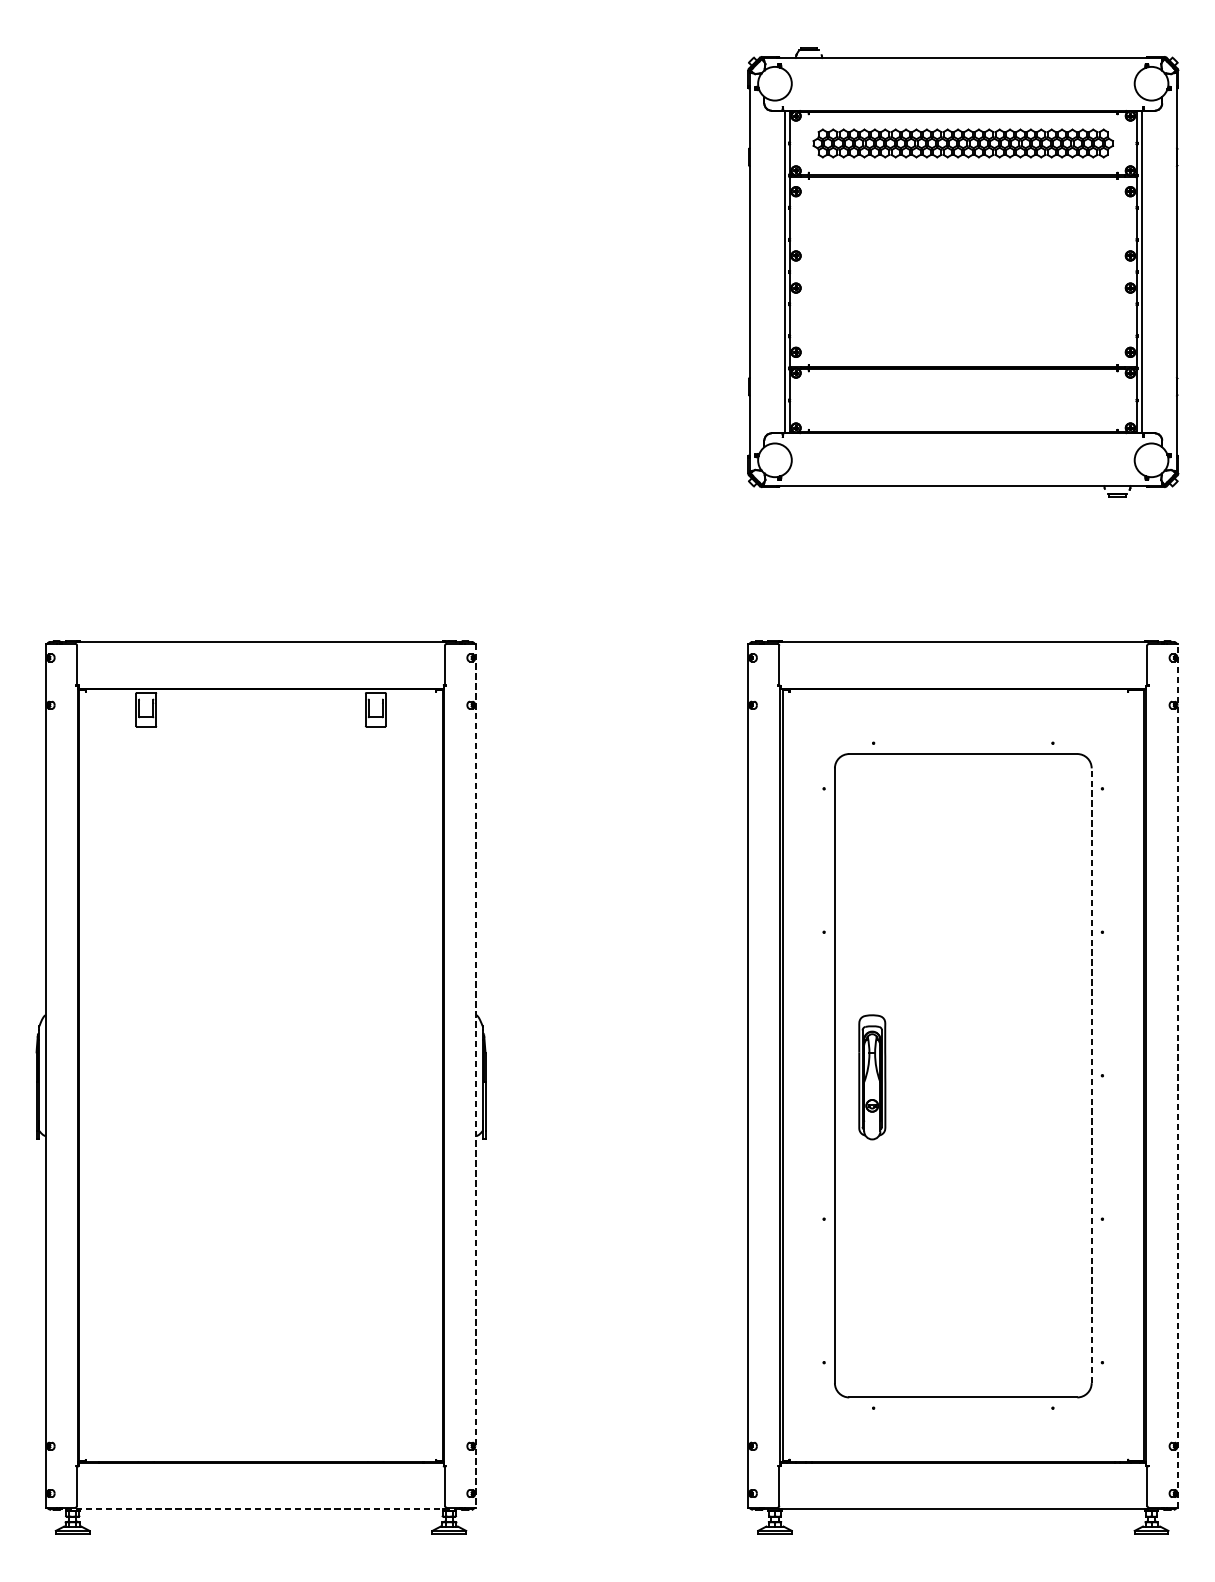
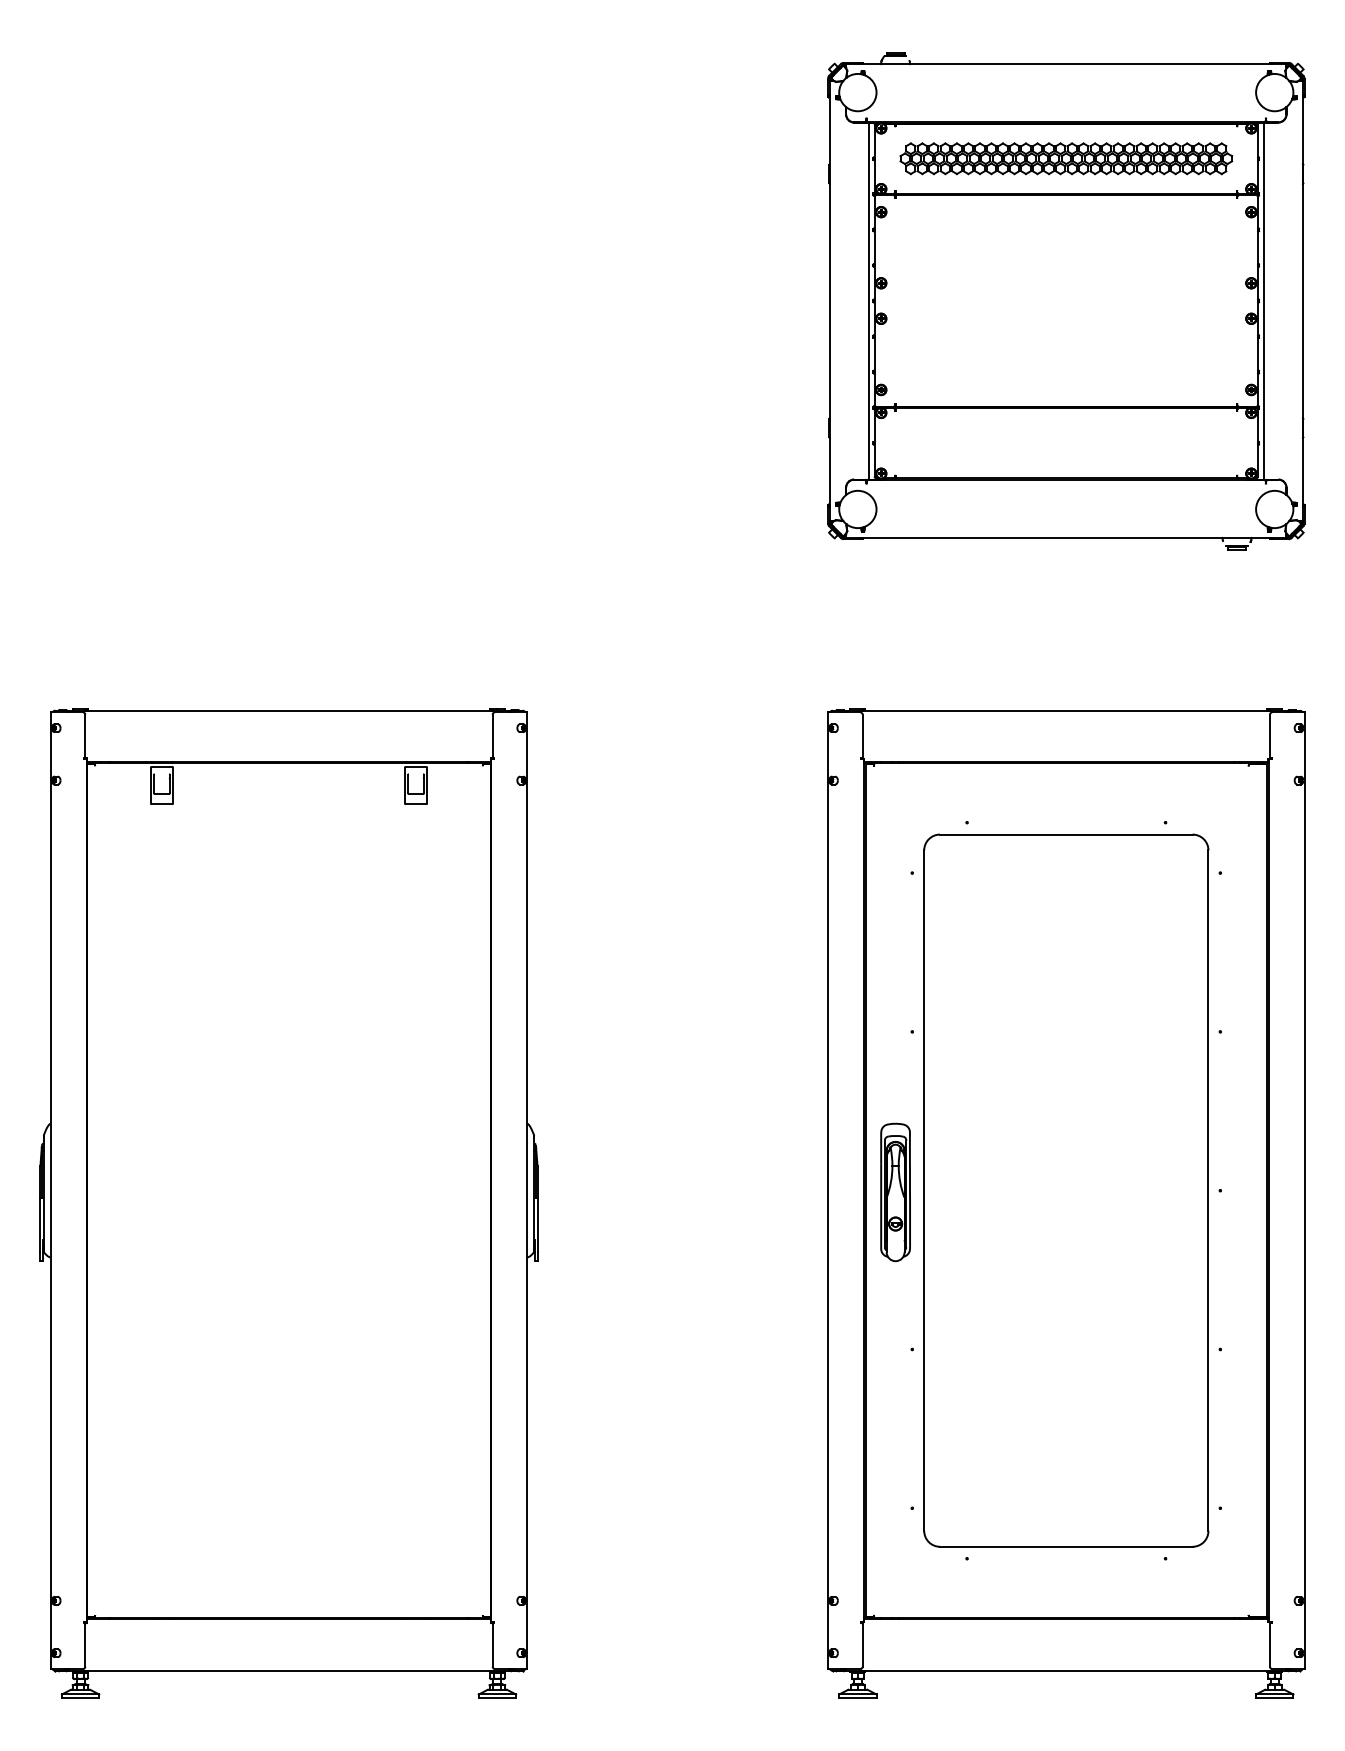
line: (1091, 1075) -> (1208, 1190), dashed -> solid
line: (1178, 1075) -> (1304, 1190), dashed -> solid
line: (476, 1076) -> (527, 1191), dashed -> solid
part: (872, 1077) -> (895, 1192), moved
line: (260, 1509) -> (288, 1670), dashed -> solid

